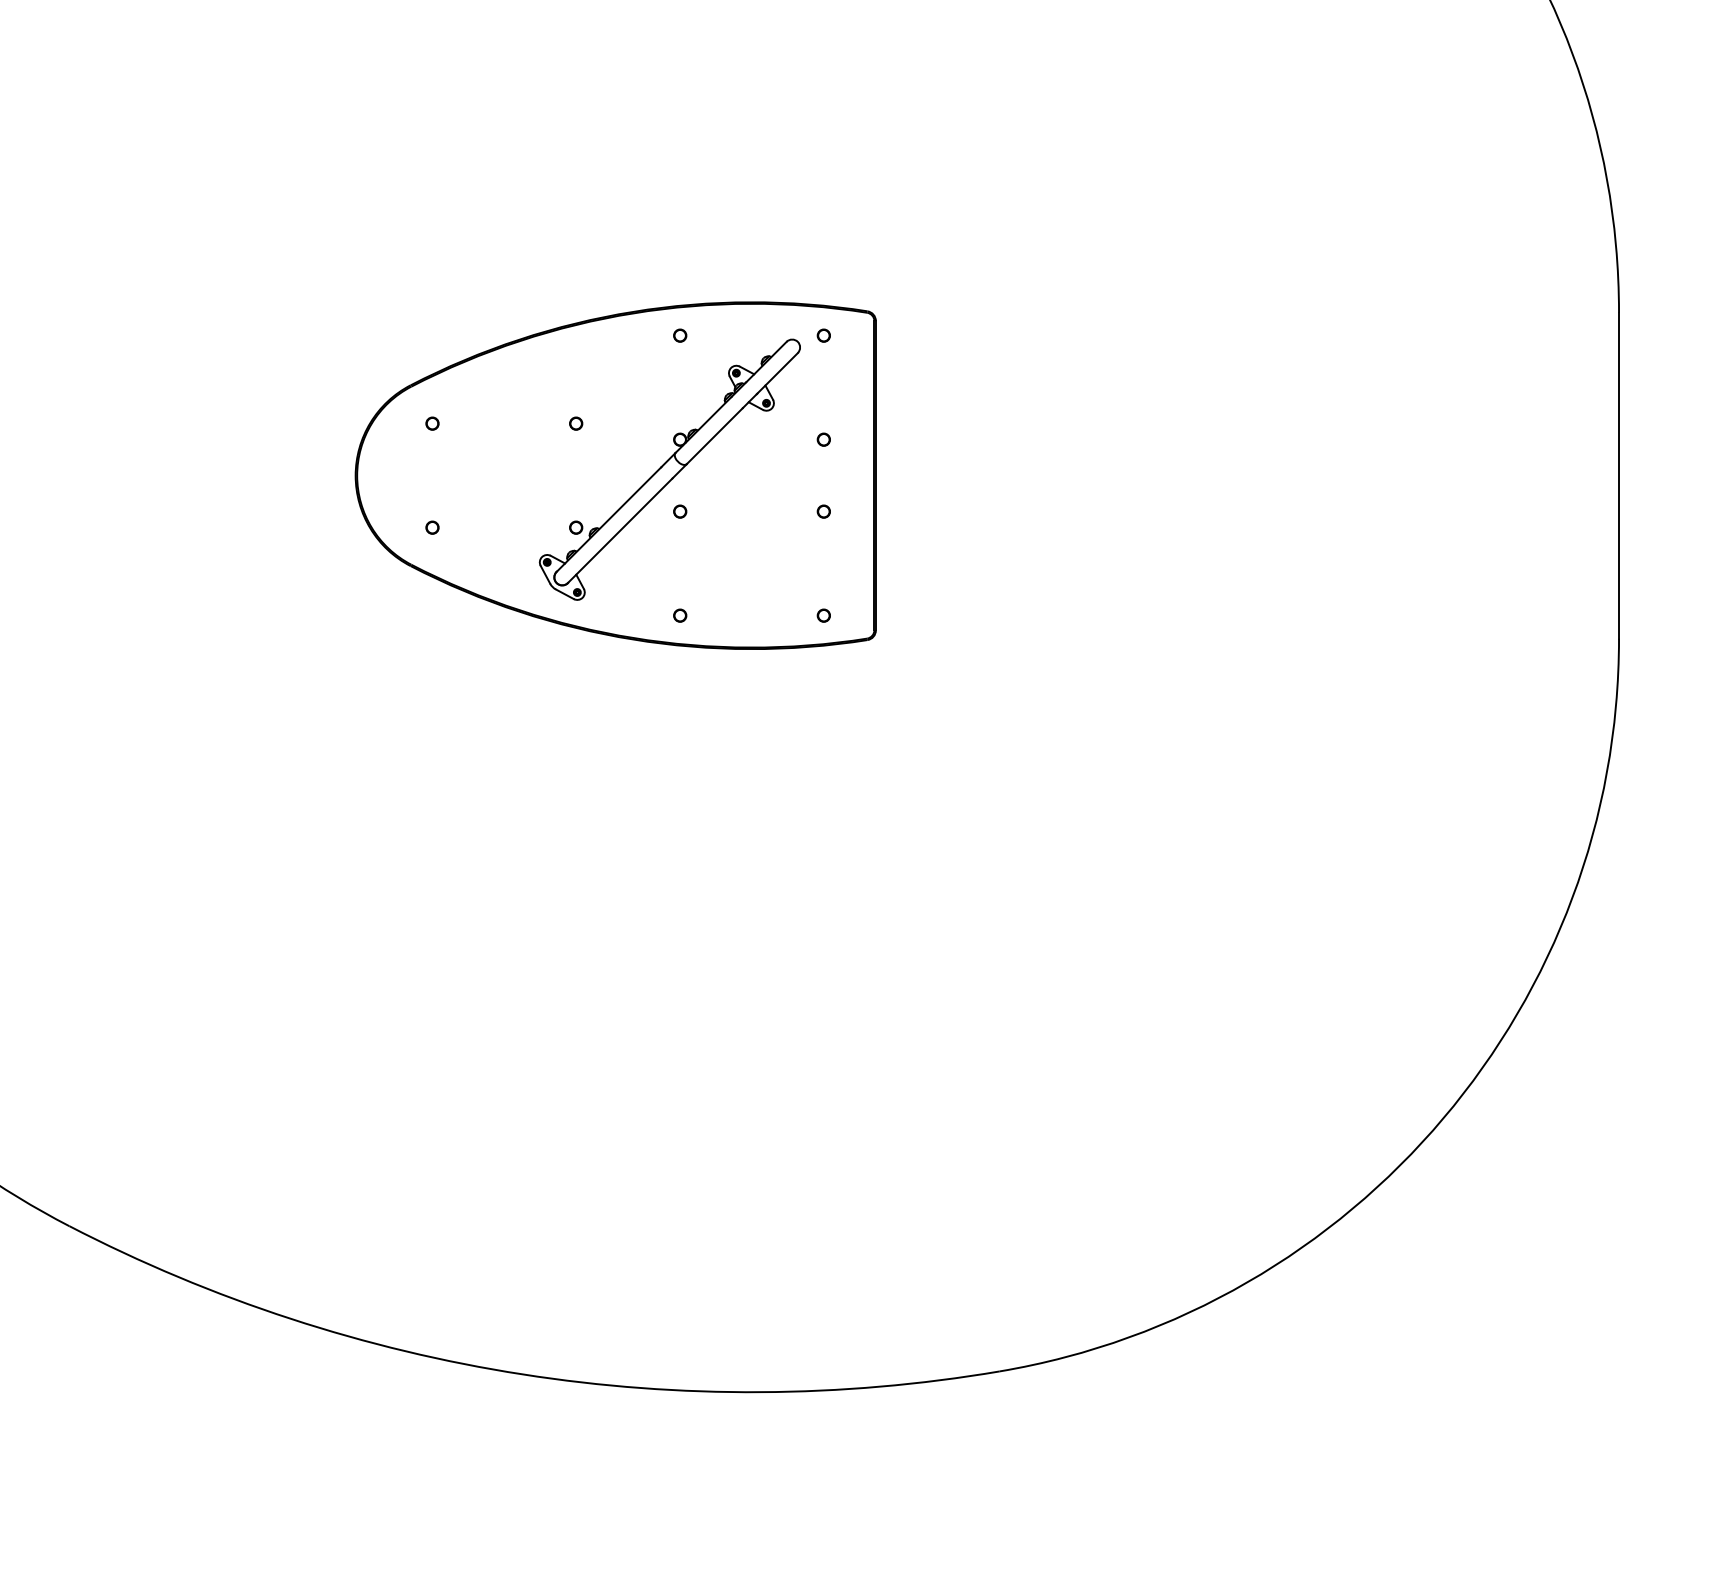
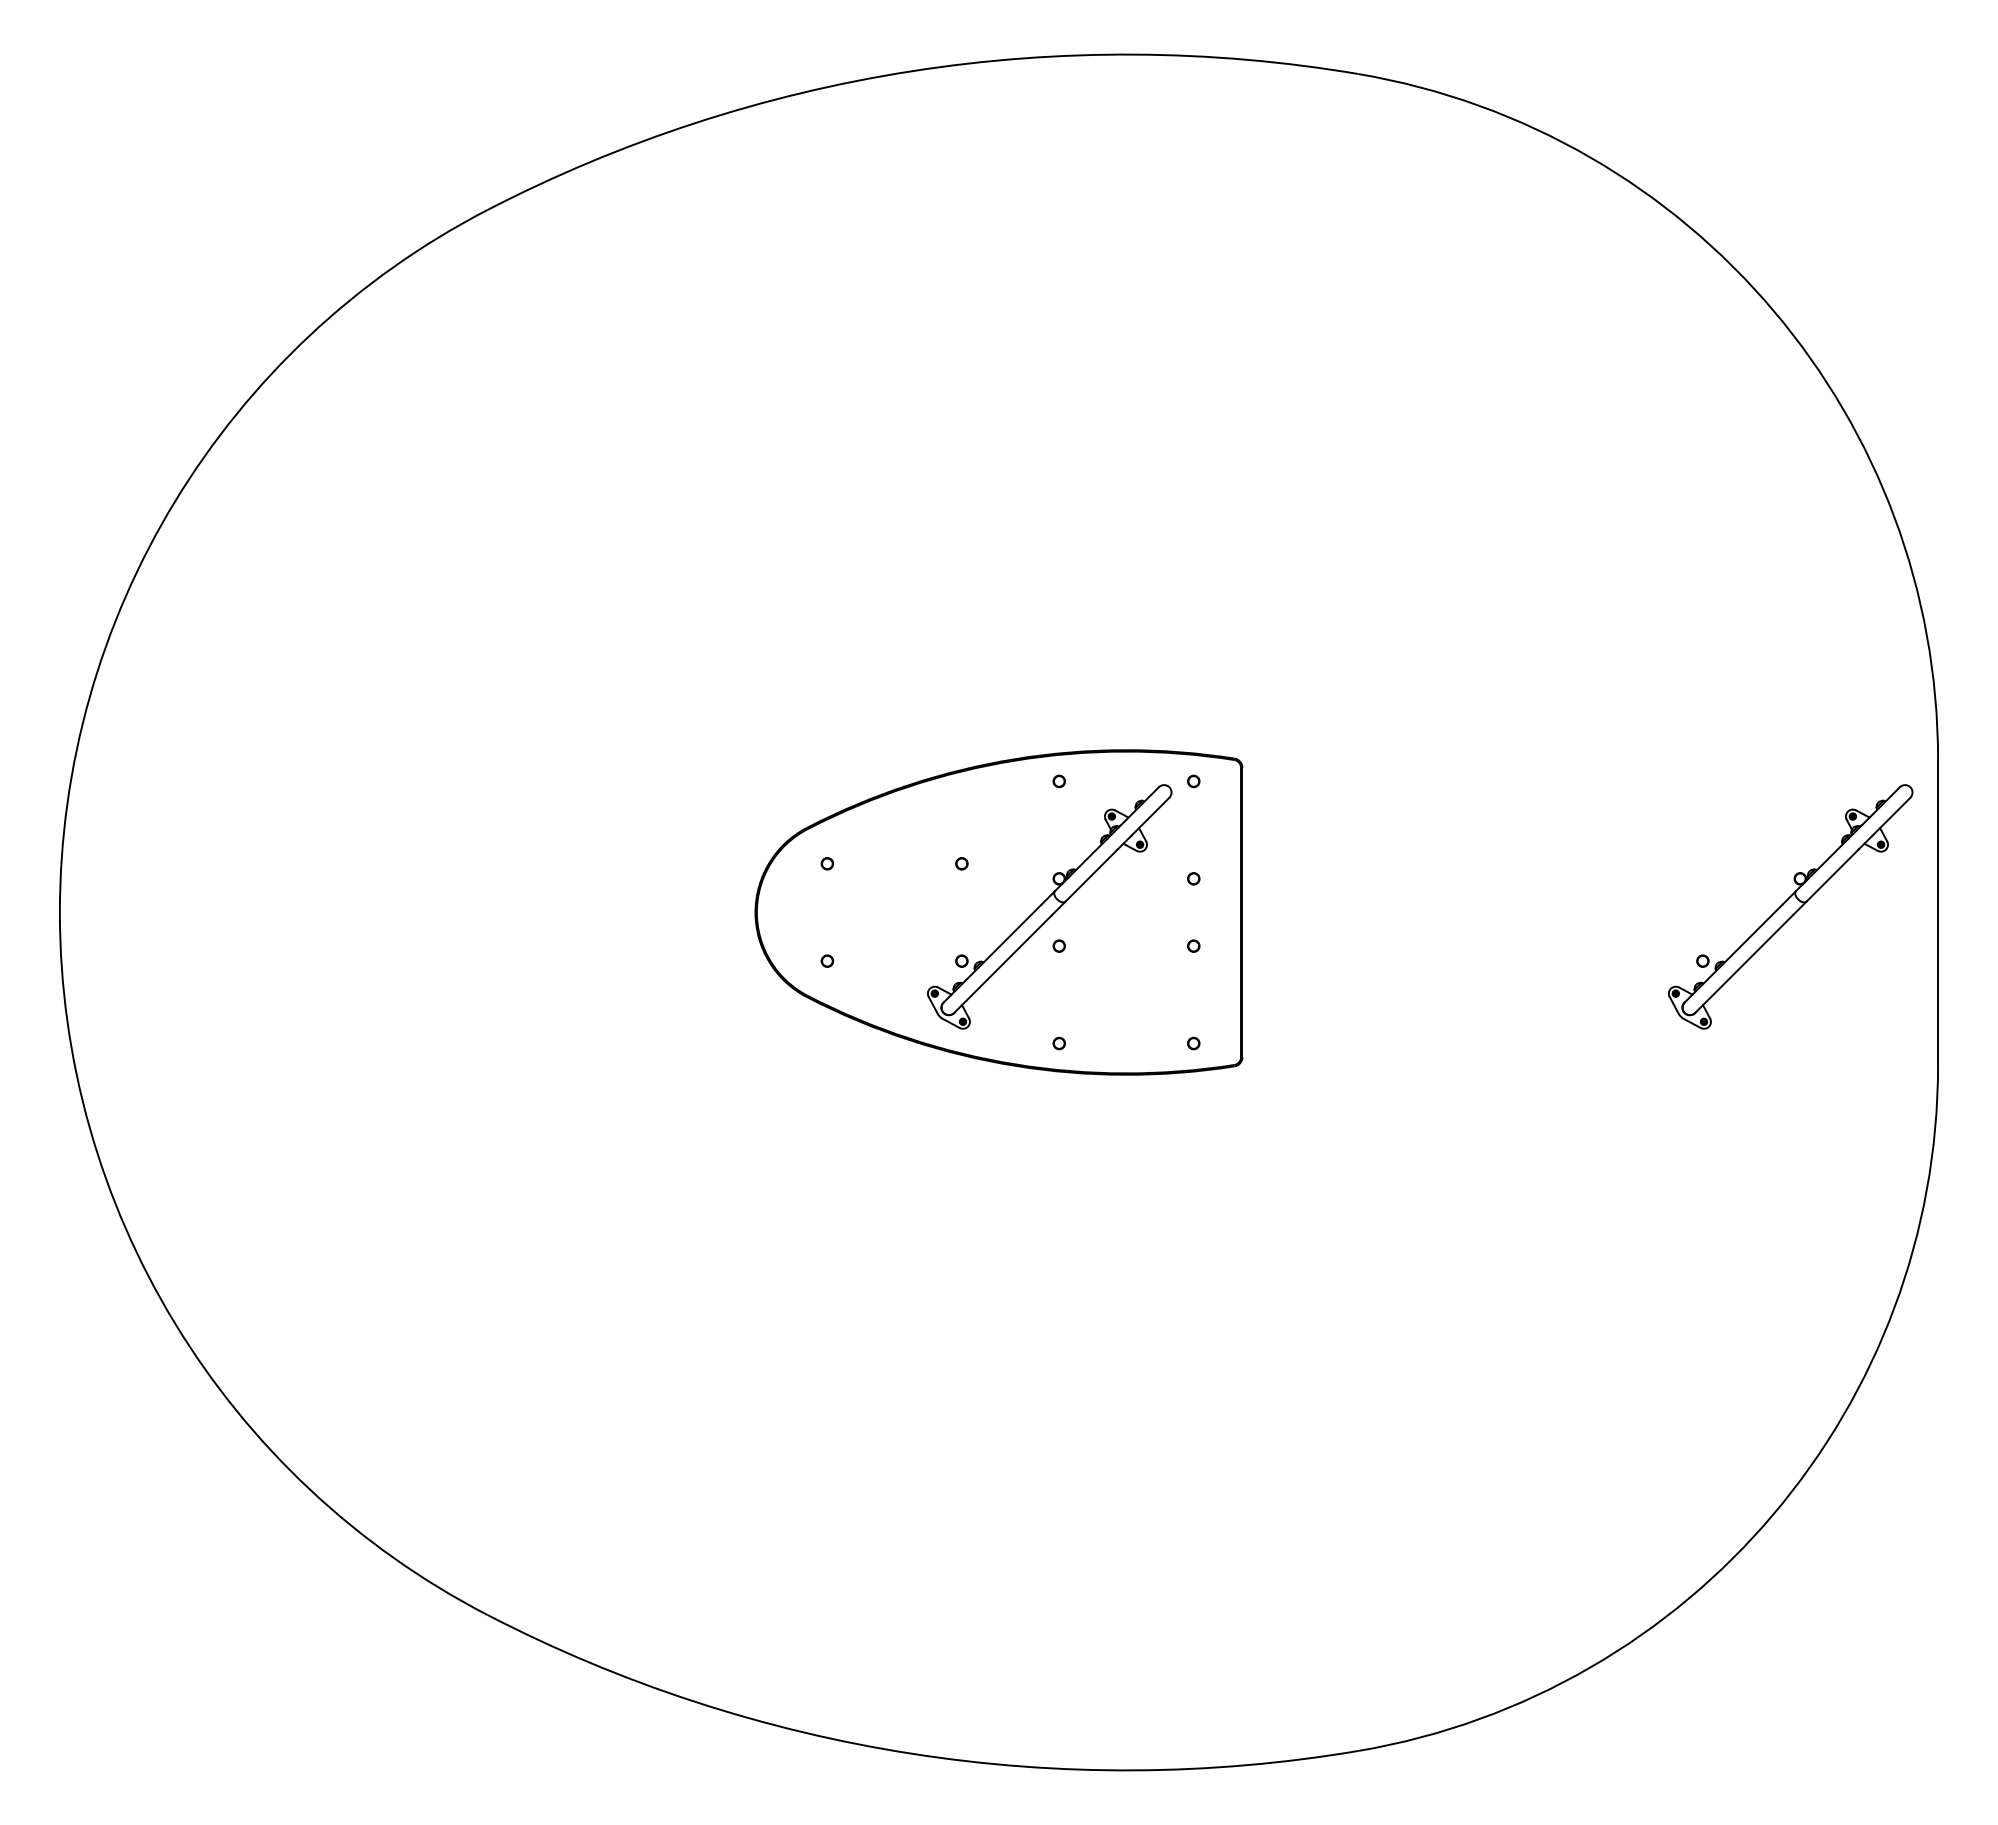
part: (1461, 469) -> (1790, 906), added

